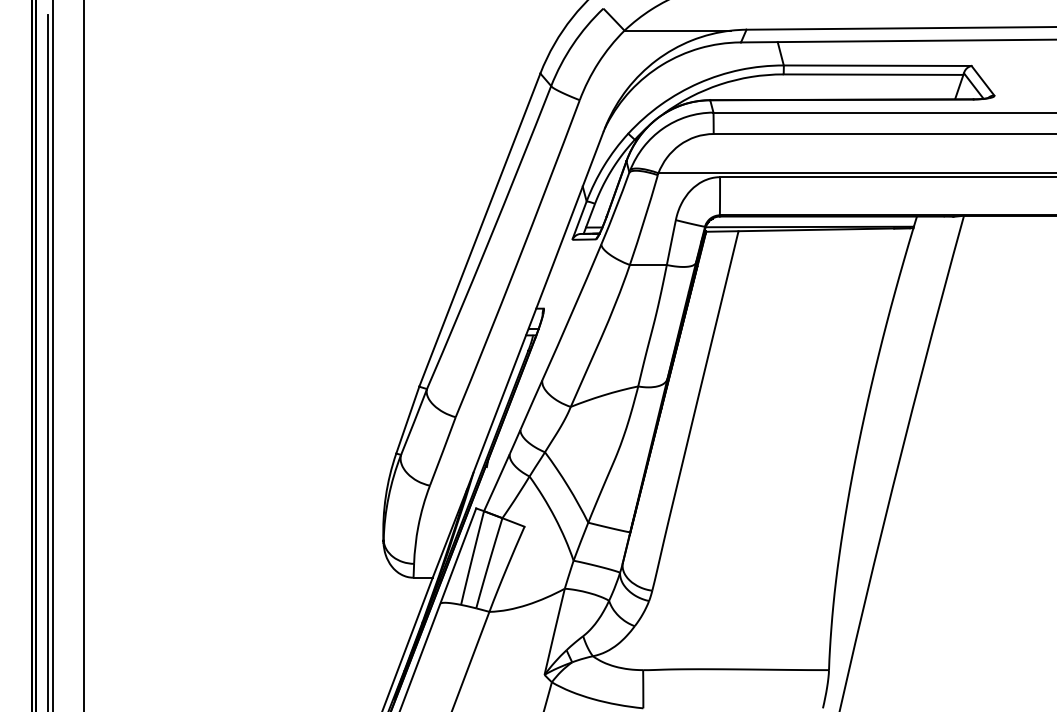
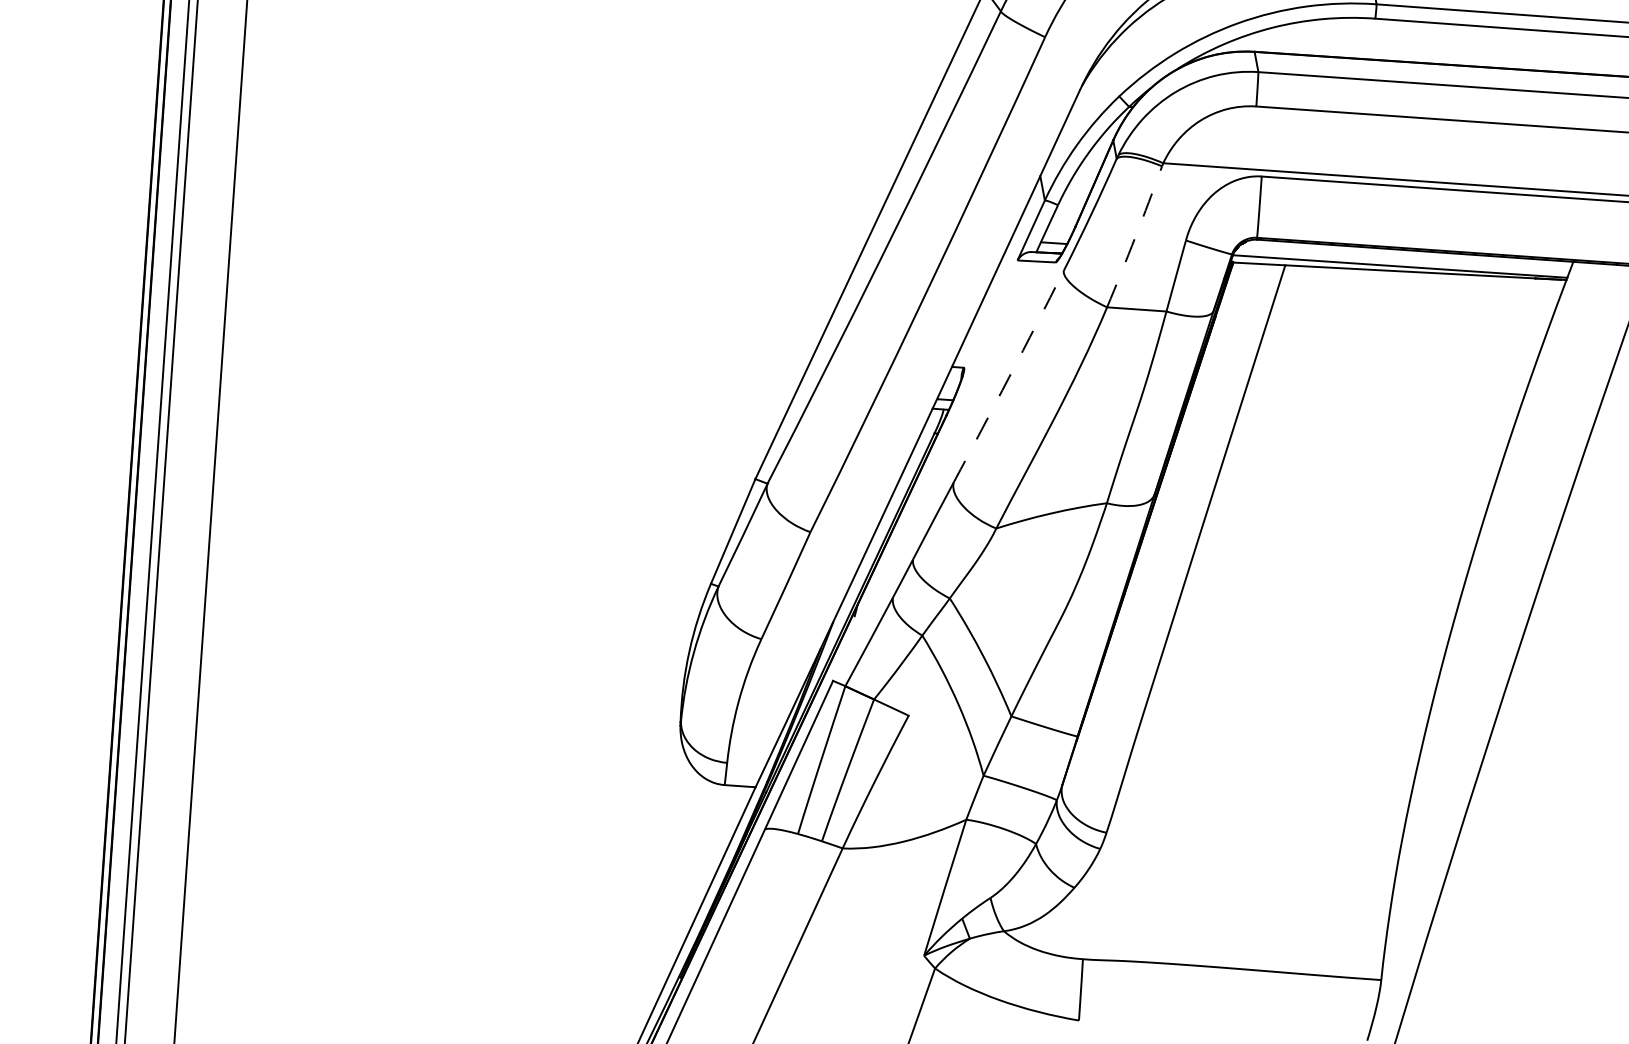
arc: (644, 220) -> (1135, 237), solid -> dashed
arc: (572, 312) -> (1009, 377), solid -> dashed

